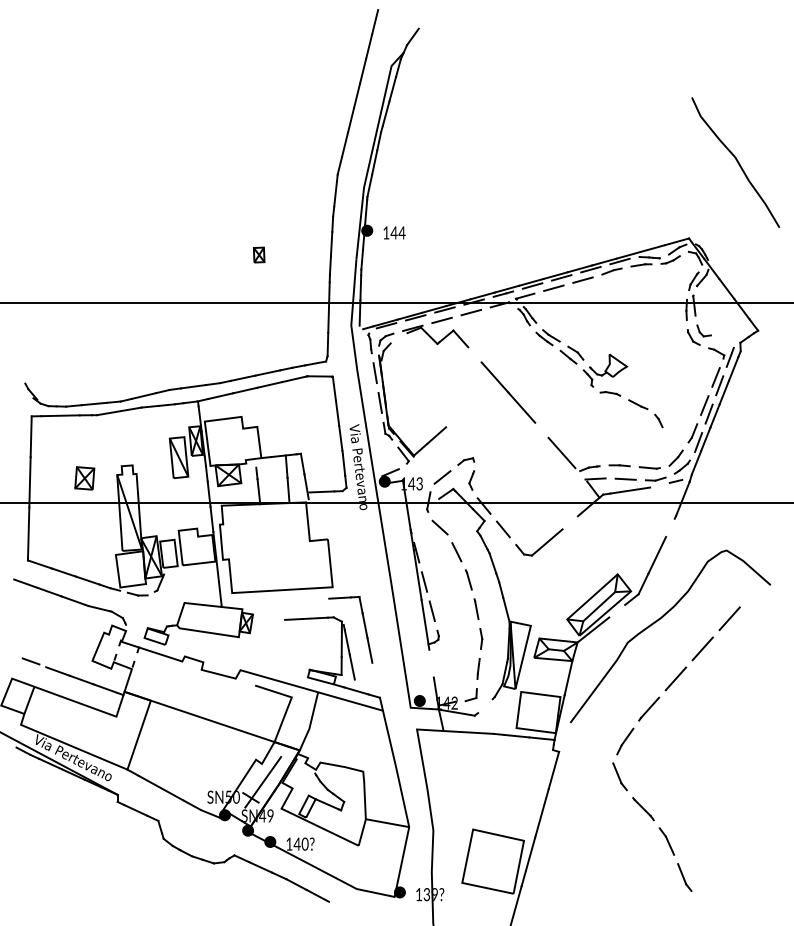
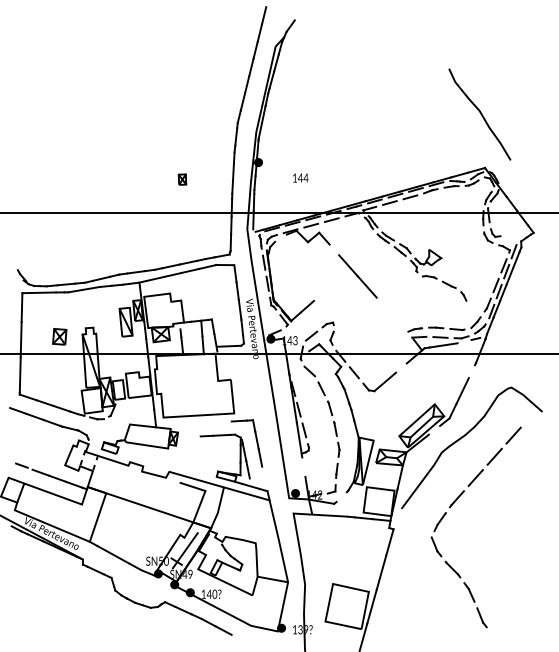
curve: (736, 162) -> (480, 114), moved
text: (394, 232) -> (300, 177), moved
line: (561, 452) -> (395, 318), removed

